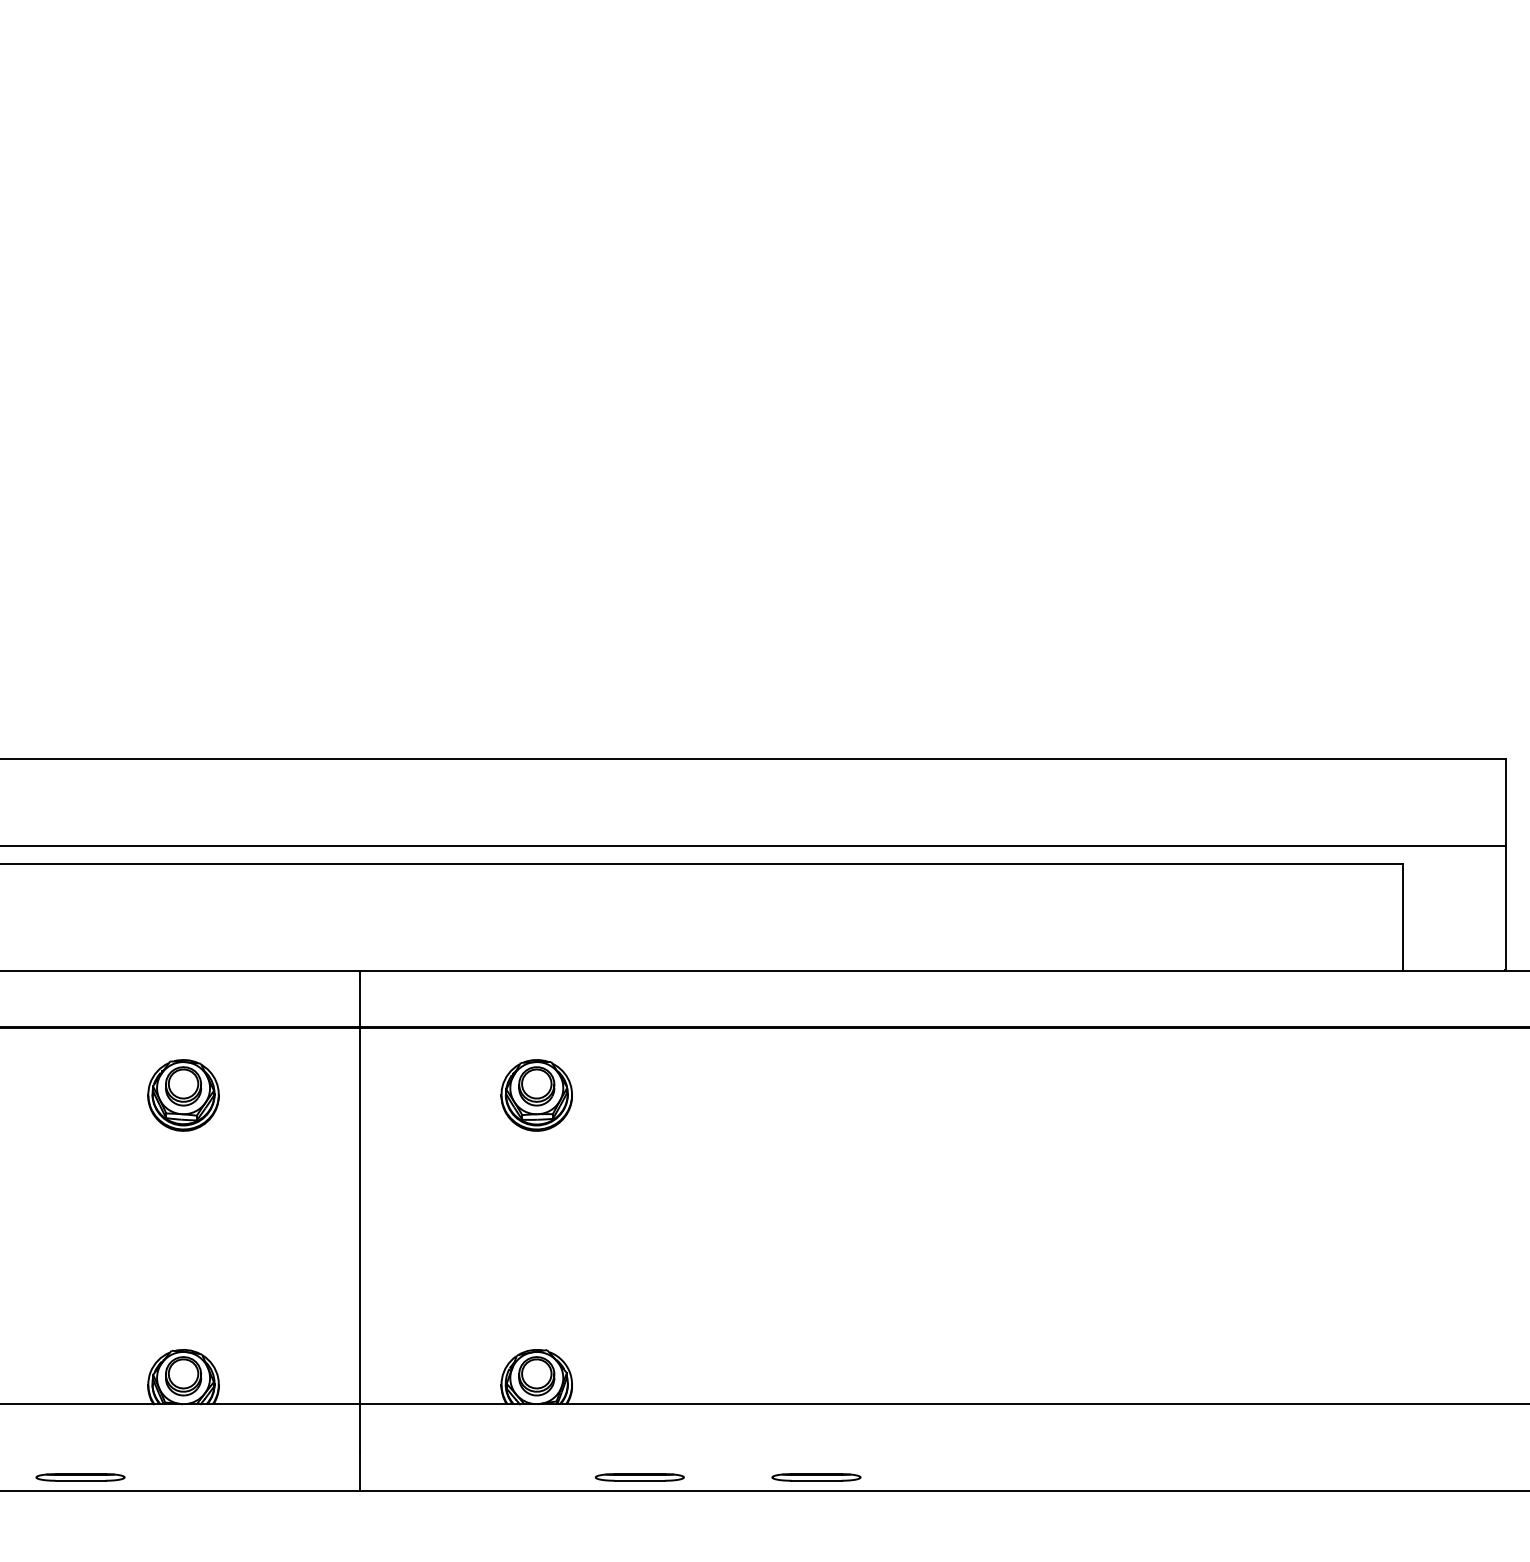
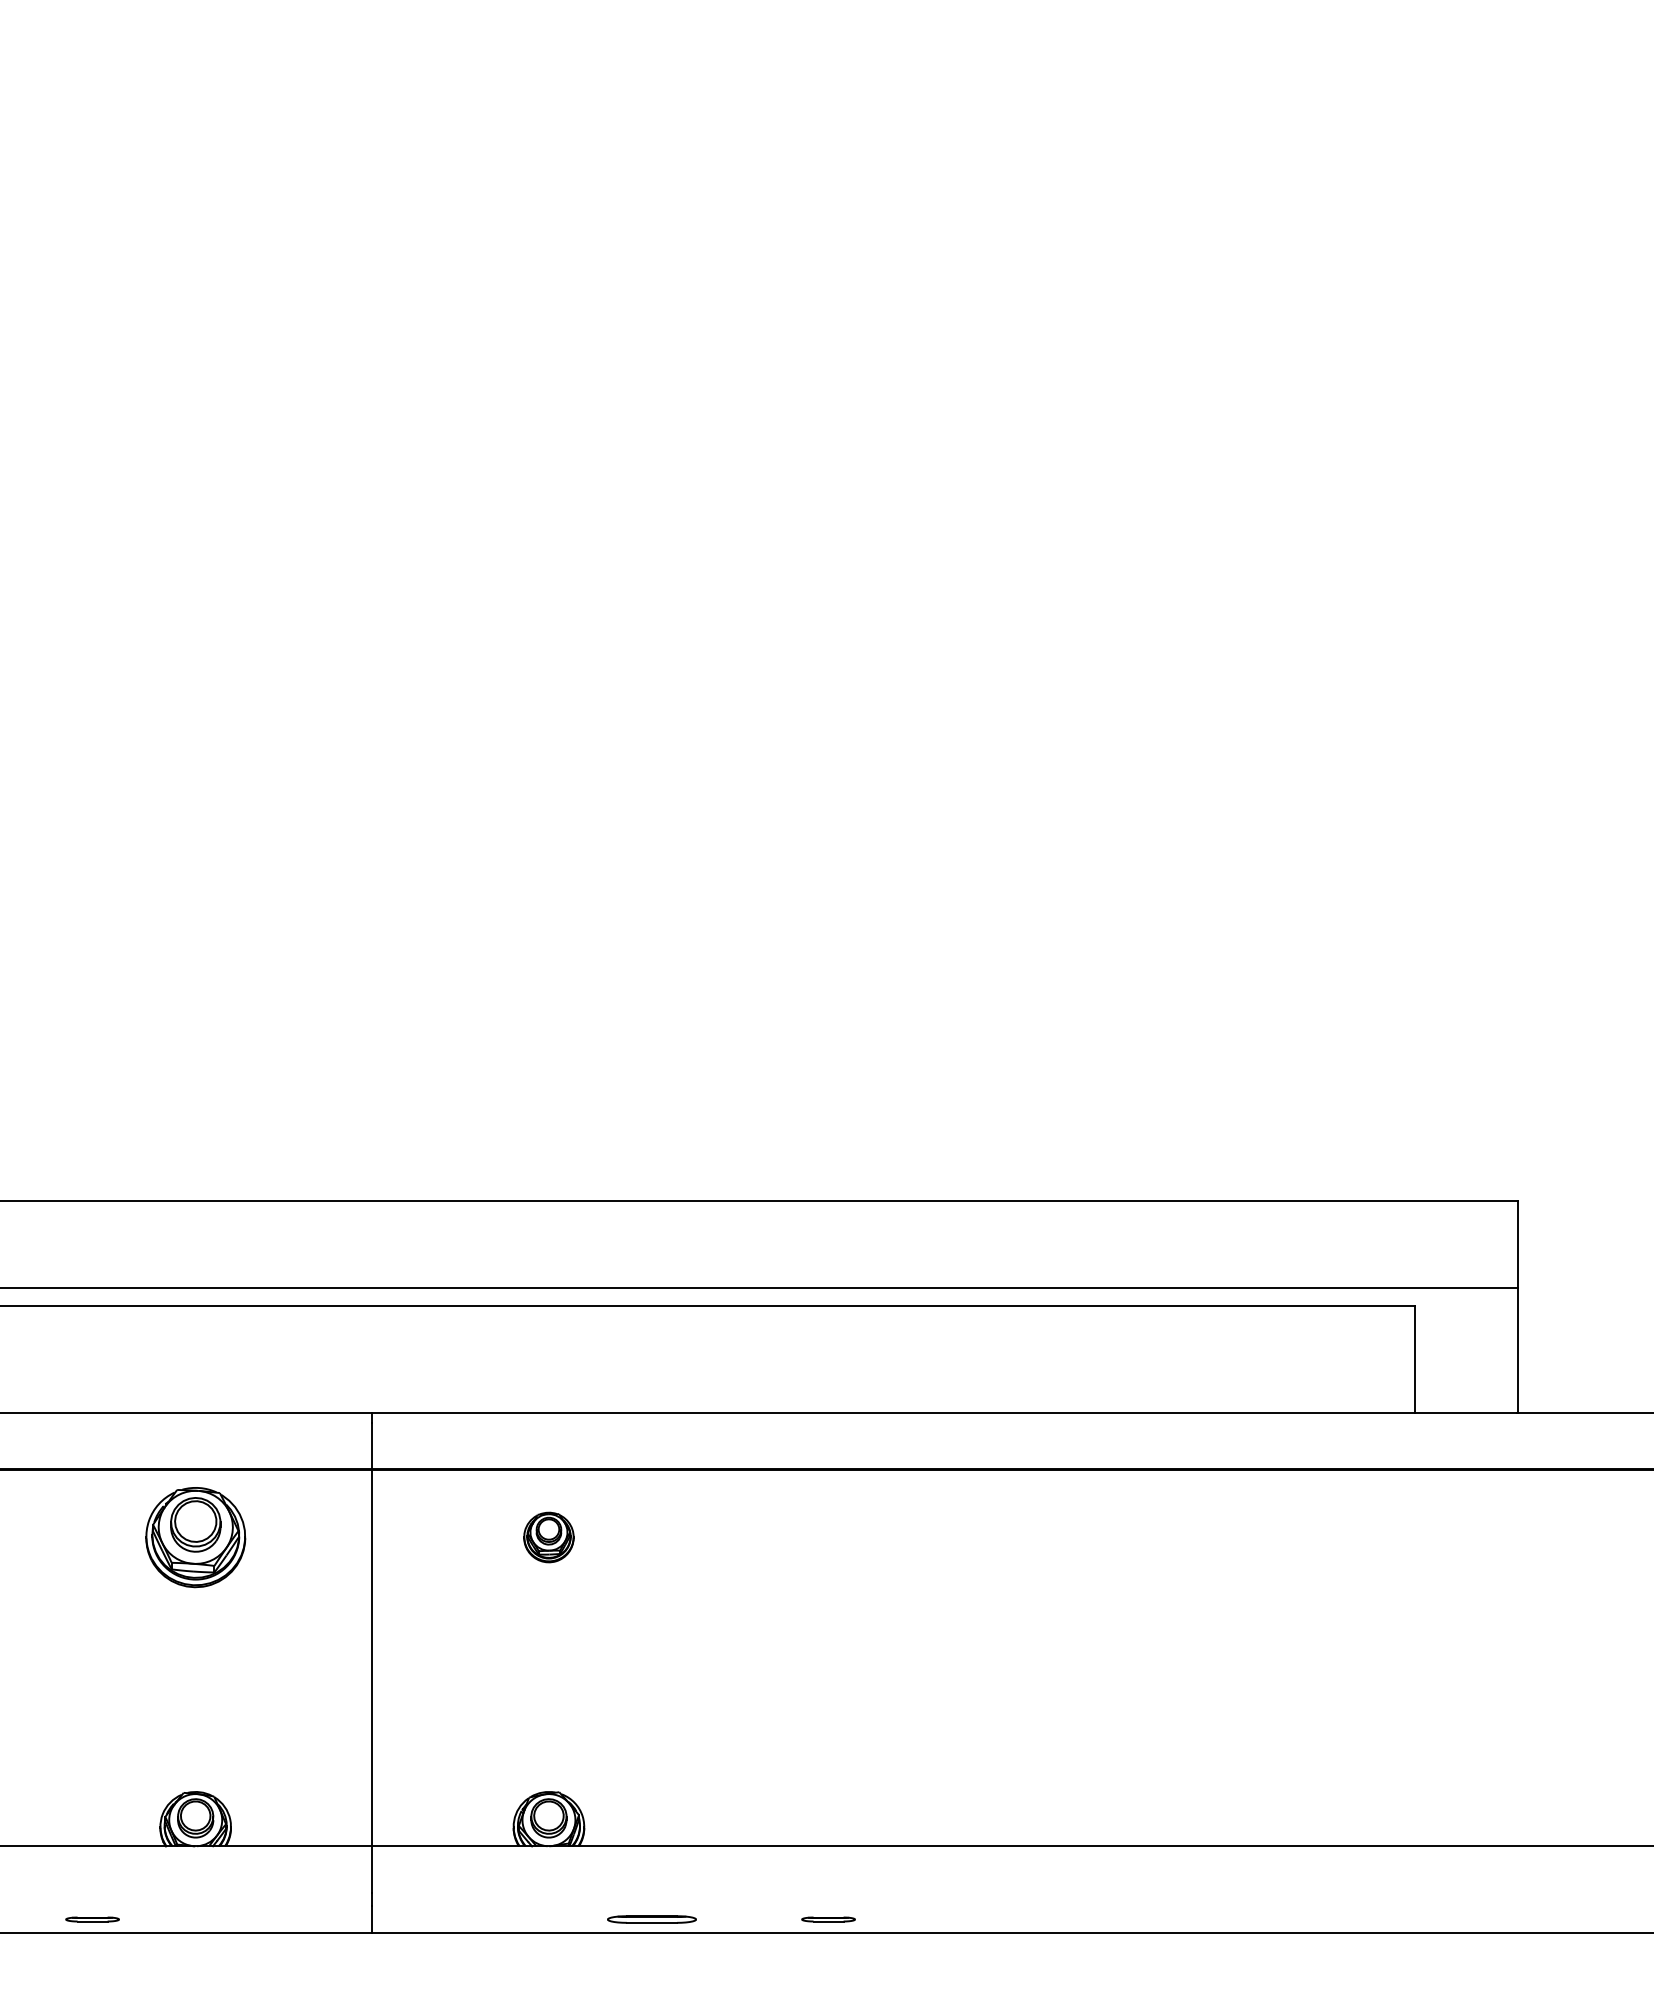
part: (183, 1095) -> (195, 1537), size x1.4
part: (536, 1095) -> (548, 1537), size x0.7
part: (80, 1477) -> (92, 1919), size x0.6
part: (816, 1477) -> (828, 1919), size x0.6

